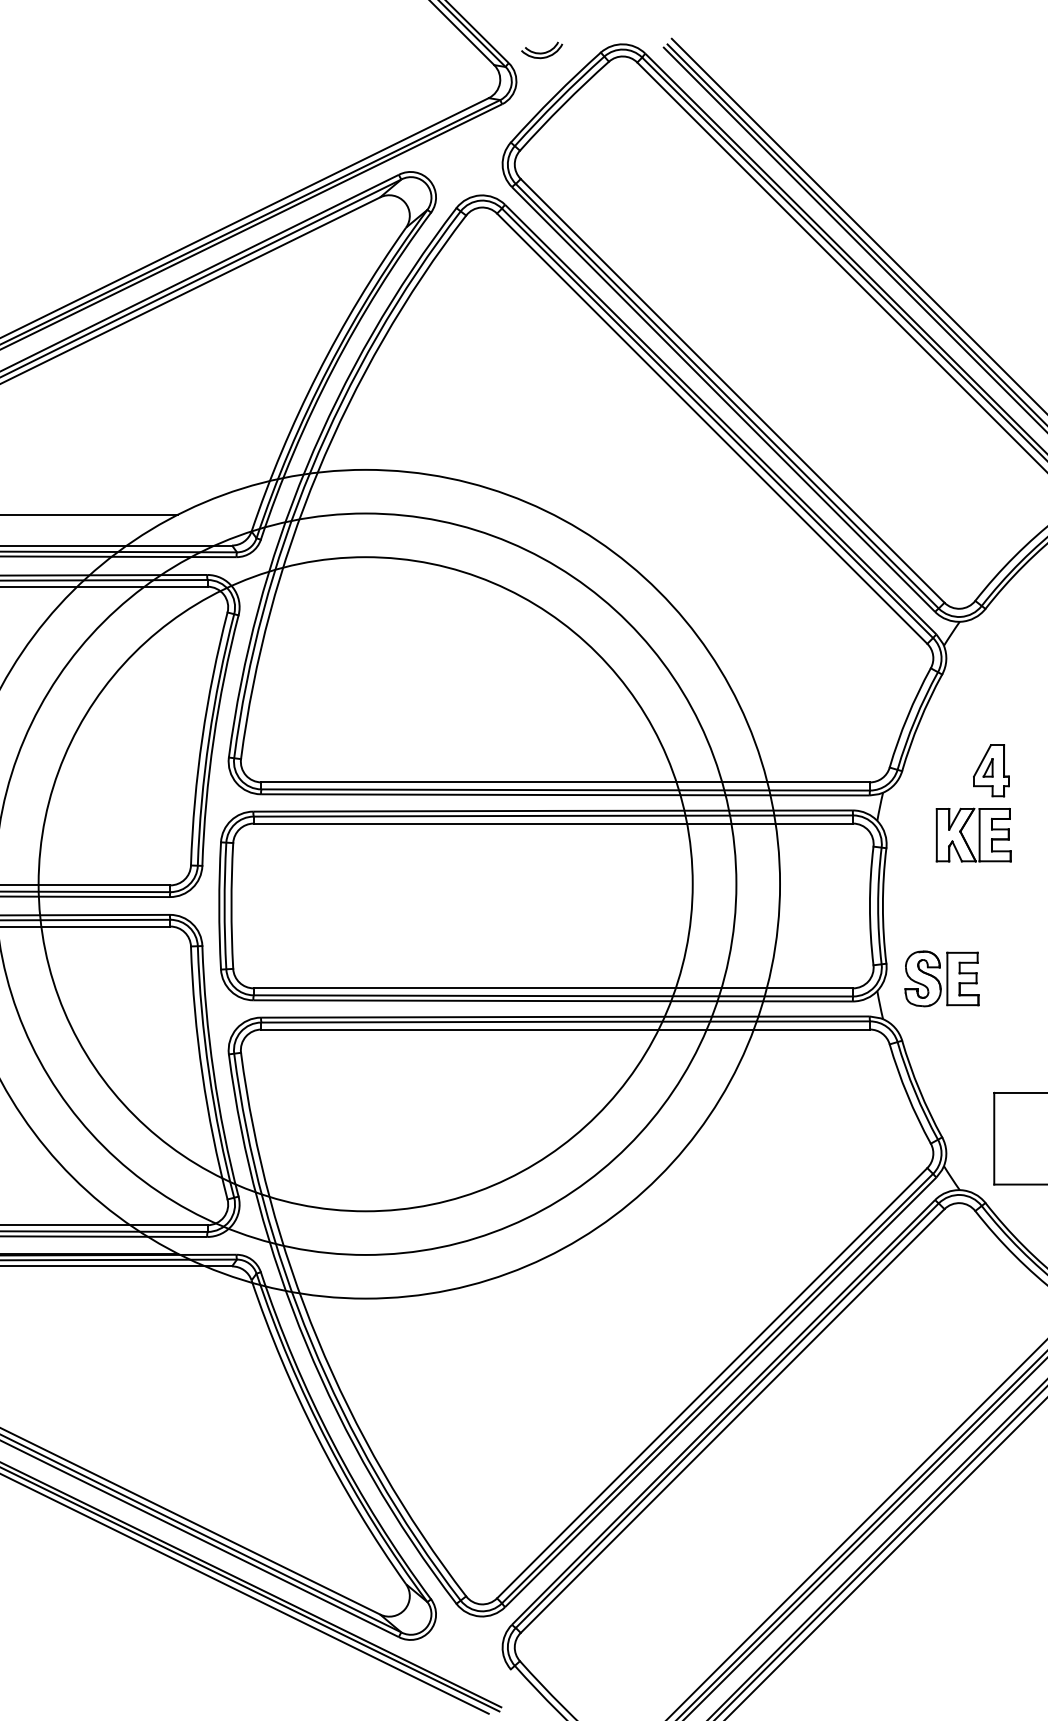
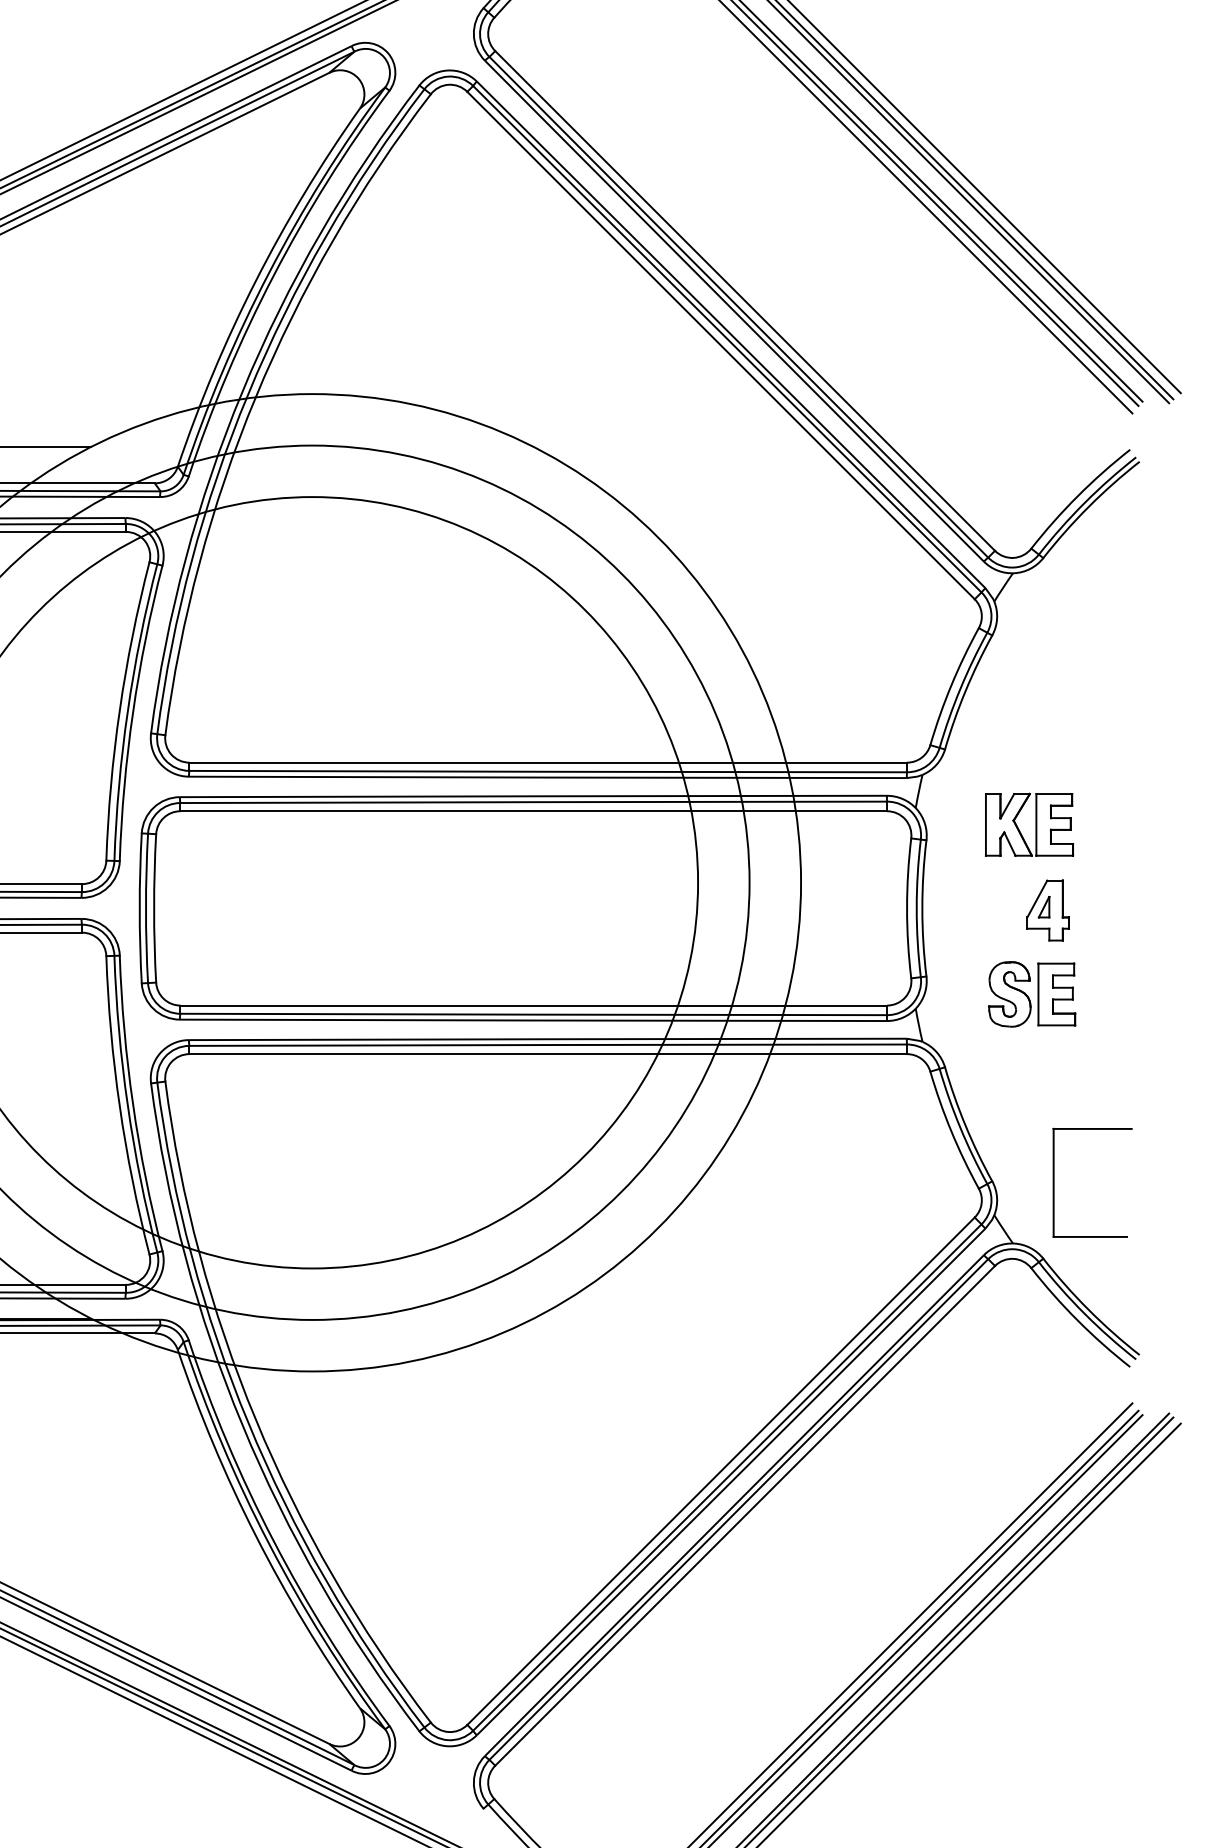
part: (991, 770) -> (1048, 910), moved
part: (941, 978) -> (1031, 993), moved

